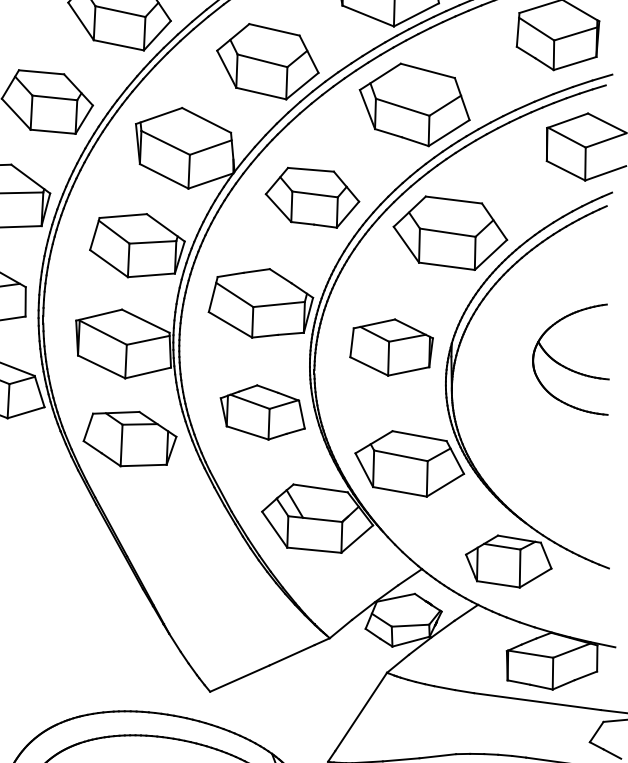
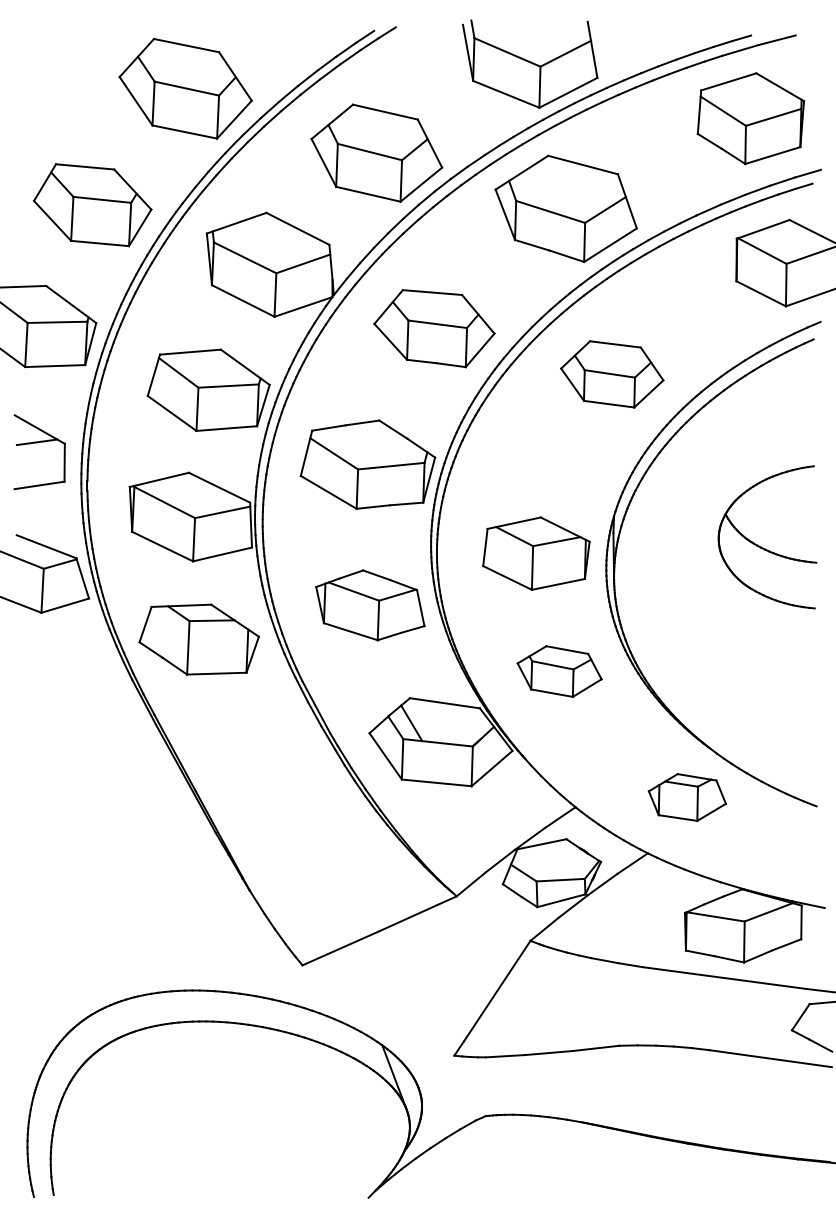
part: (450, 233) -> (612, 374), size x0.7
part: (391, 347) -> (536, 553), moved
part: (409, 463) -> (559, 671), size x0.6
part: (508, 561) -> (687, 797), size x0.7

